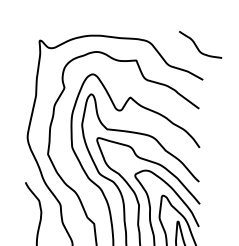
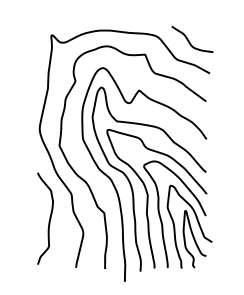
curve: (197, 45) -> (189, 40), moved

